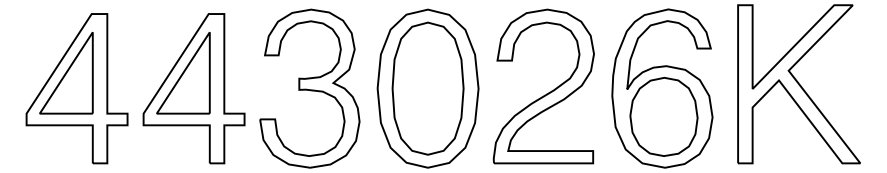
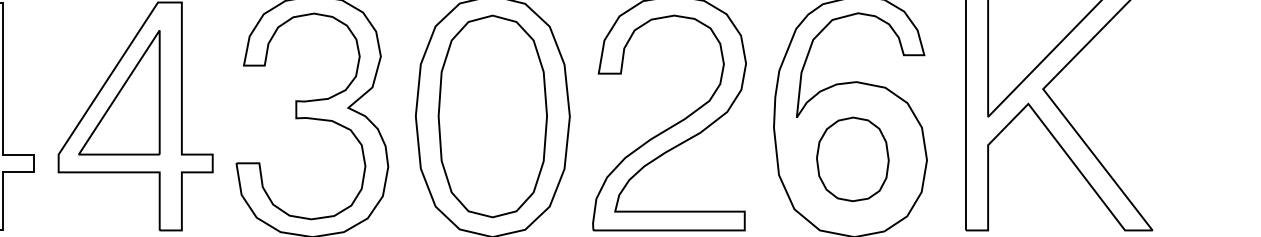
part: (663, 116) -> (852, 158), size x0.7

